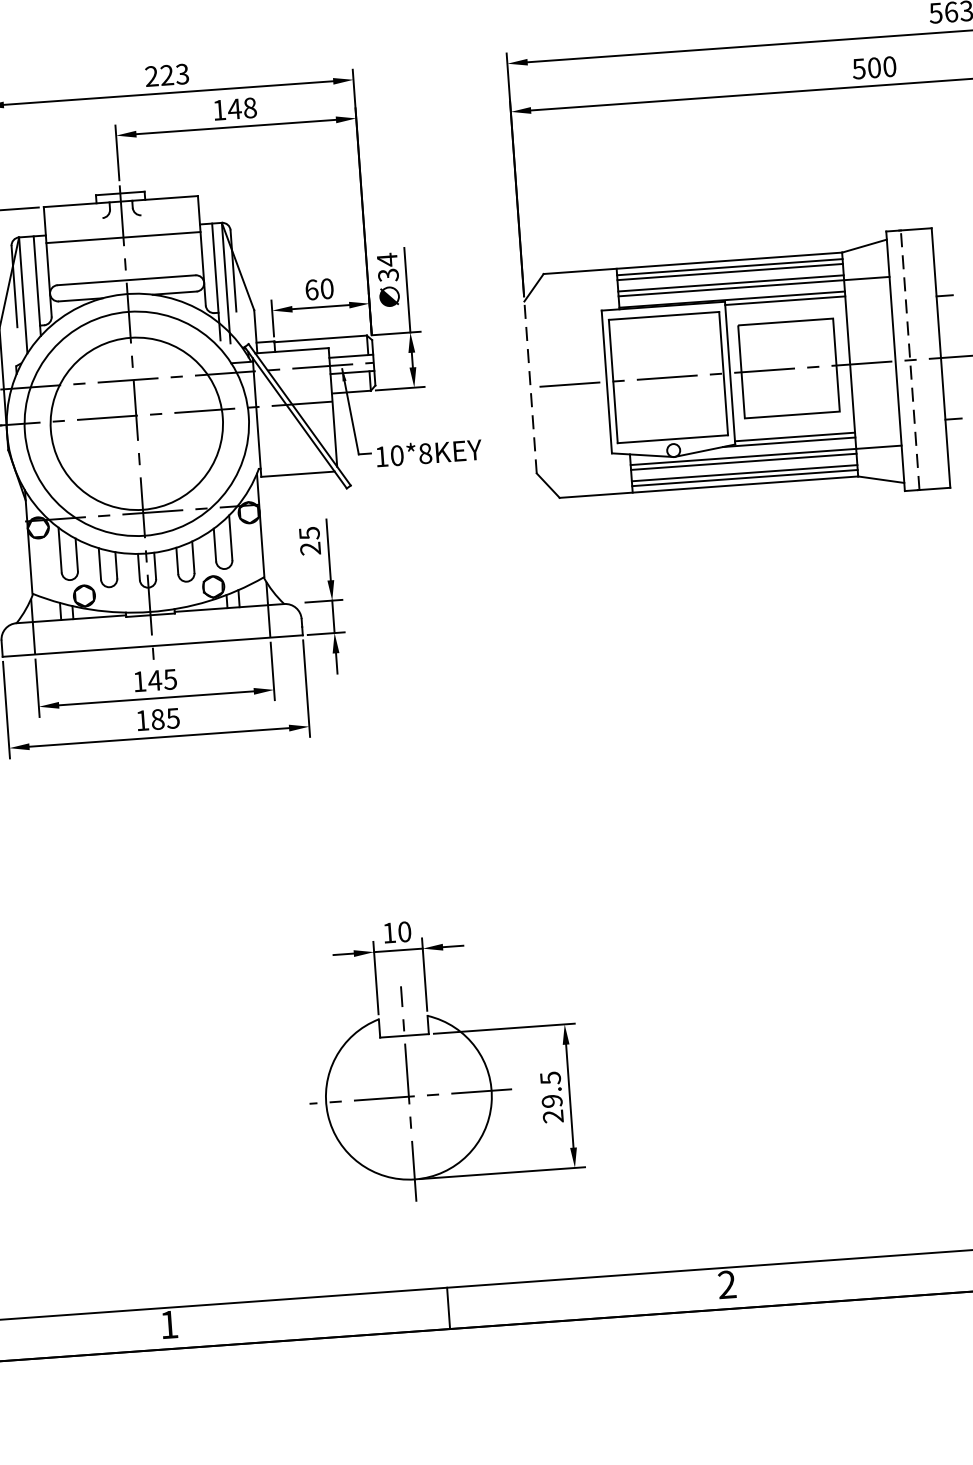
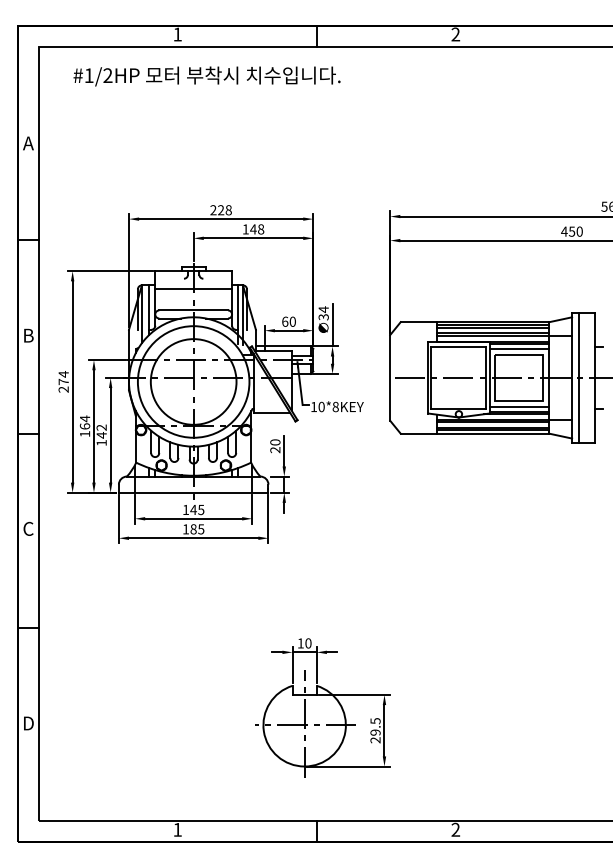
text: (867, 67) -> (568, 231), 500 -> 450
text: (182, 74) -> (228, 210), 223 -> 228
line: (785, 311) -> (519, 349), added
line: (910, 359) -> (579, 377), dashed -> solid
line: (531, 386) -> (390, 377), dashed -> solid
line: (794, 426) -> (519, 406), added
text: (309, 533) -> (275, 442), 25 -> 20

